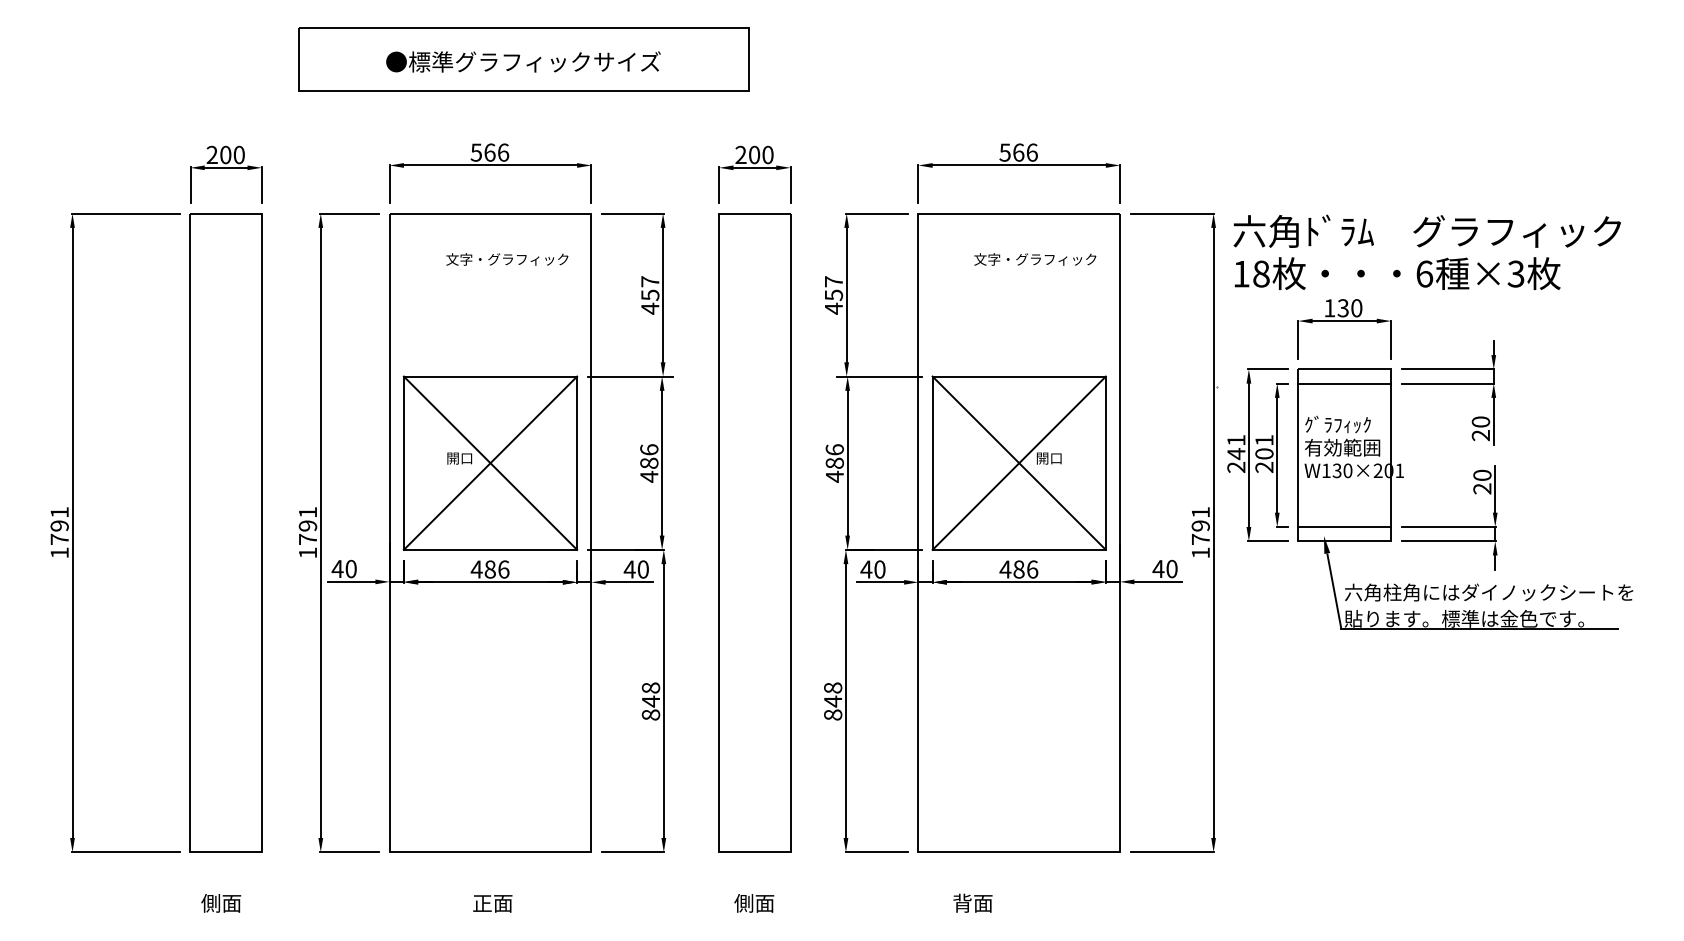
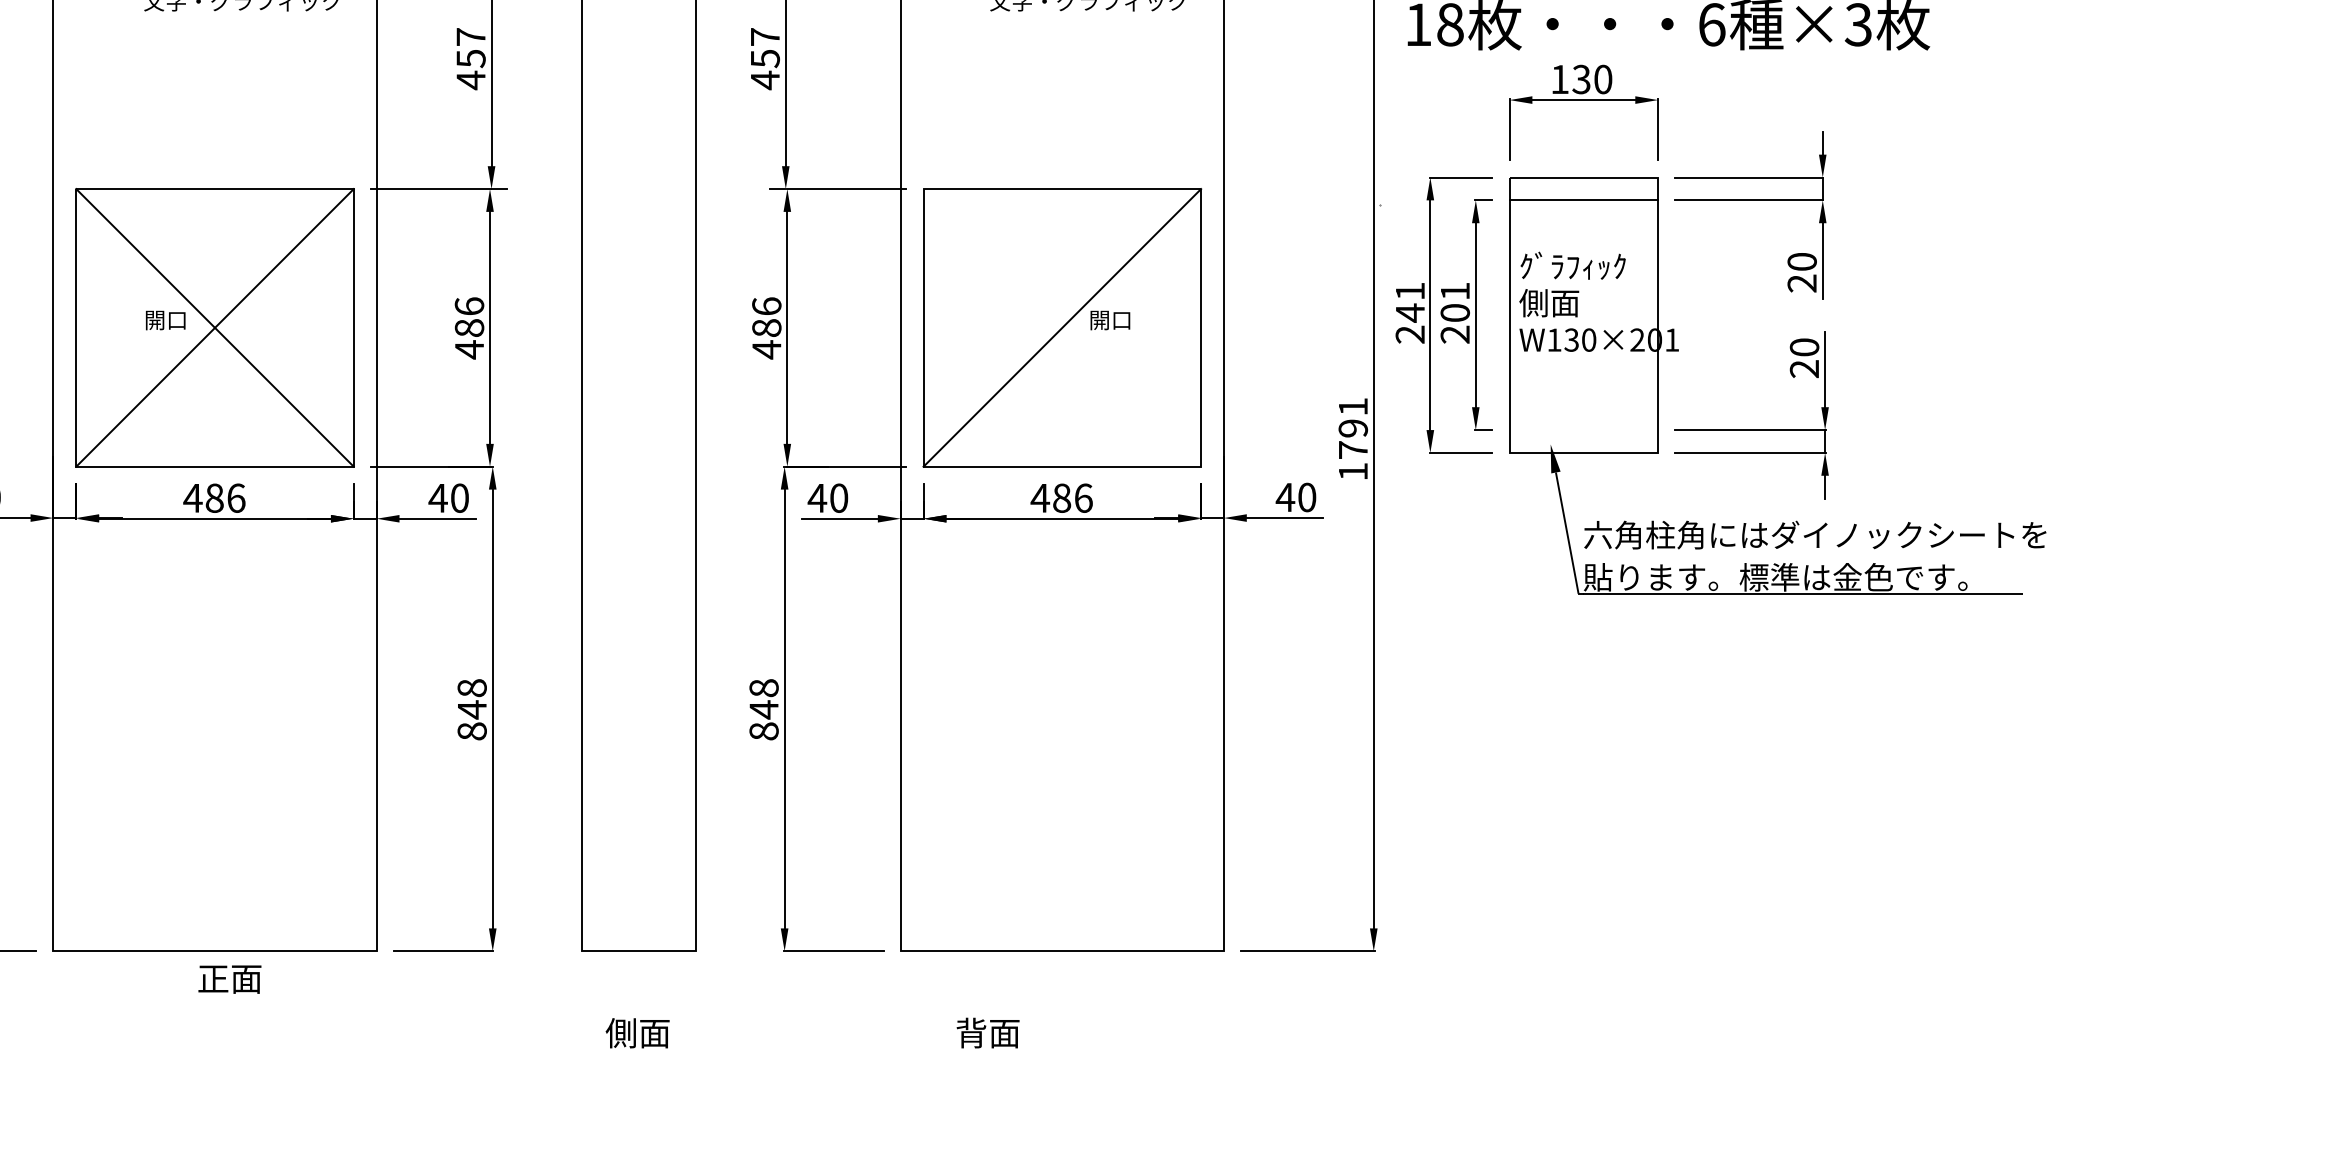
text: (1342, 447) -> (1580, 302), 有効範囲 -> 側面
line: (1018, 462) -> (1061, 326), removed
line: (1344, 526) -> (1583, 429), removed
text: (492, 903) -> (229, 978), moved

